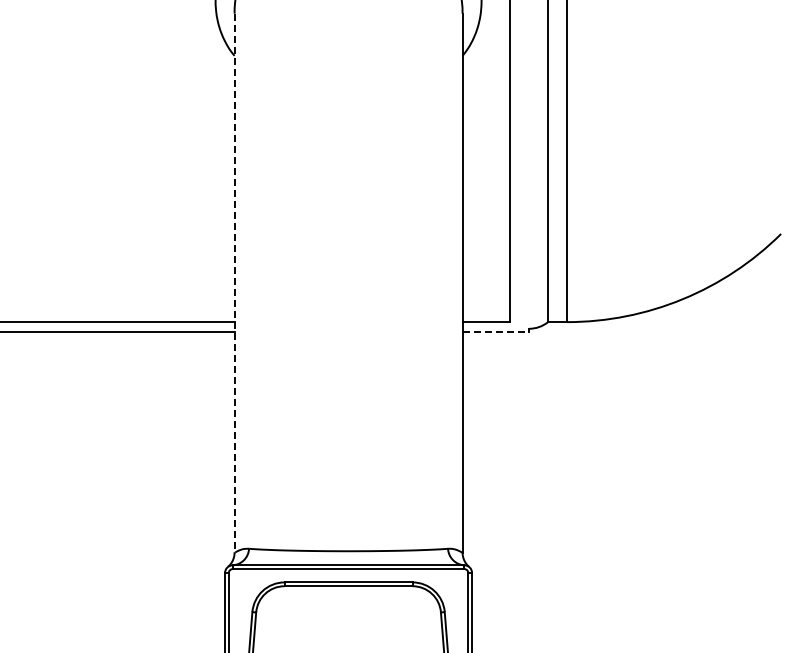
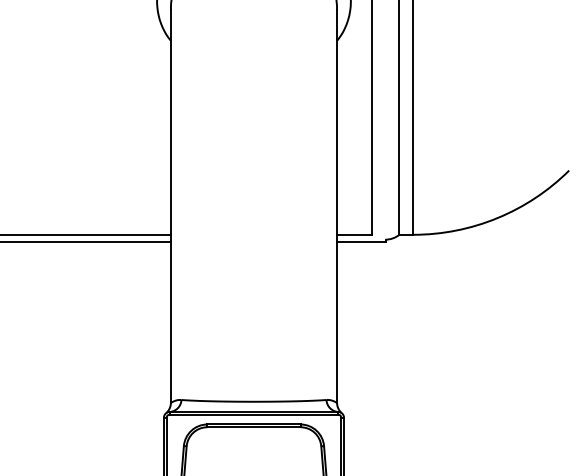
line: (234, 283) -> (170, 206), dashed -> solid
line: (496, 331) -> (361, 241), dashed -> solid

